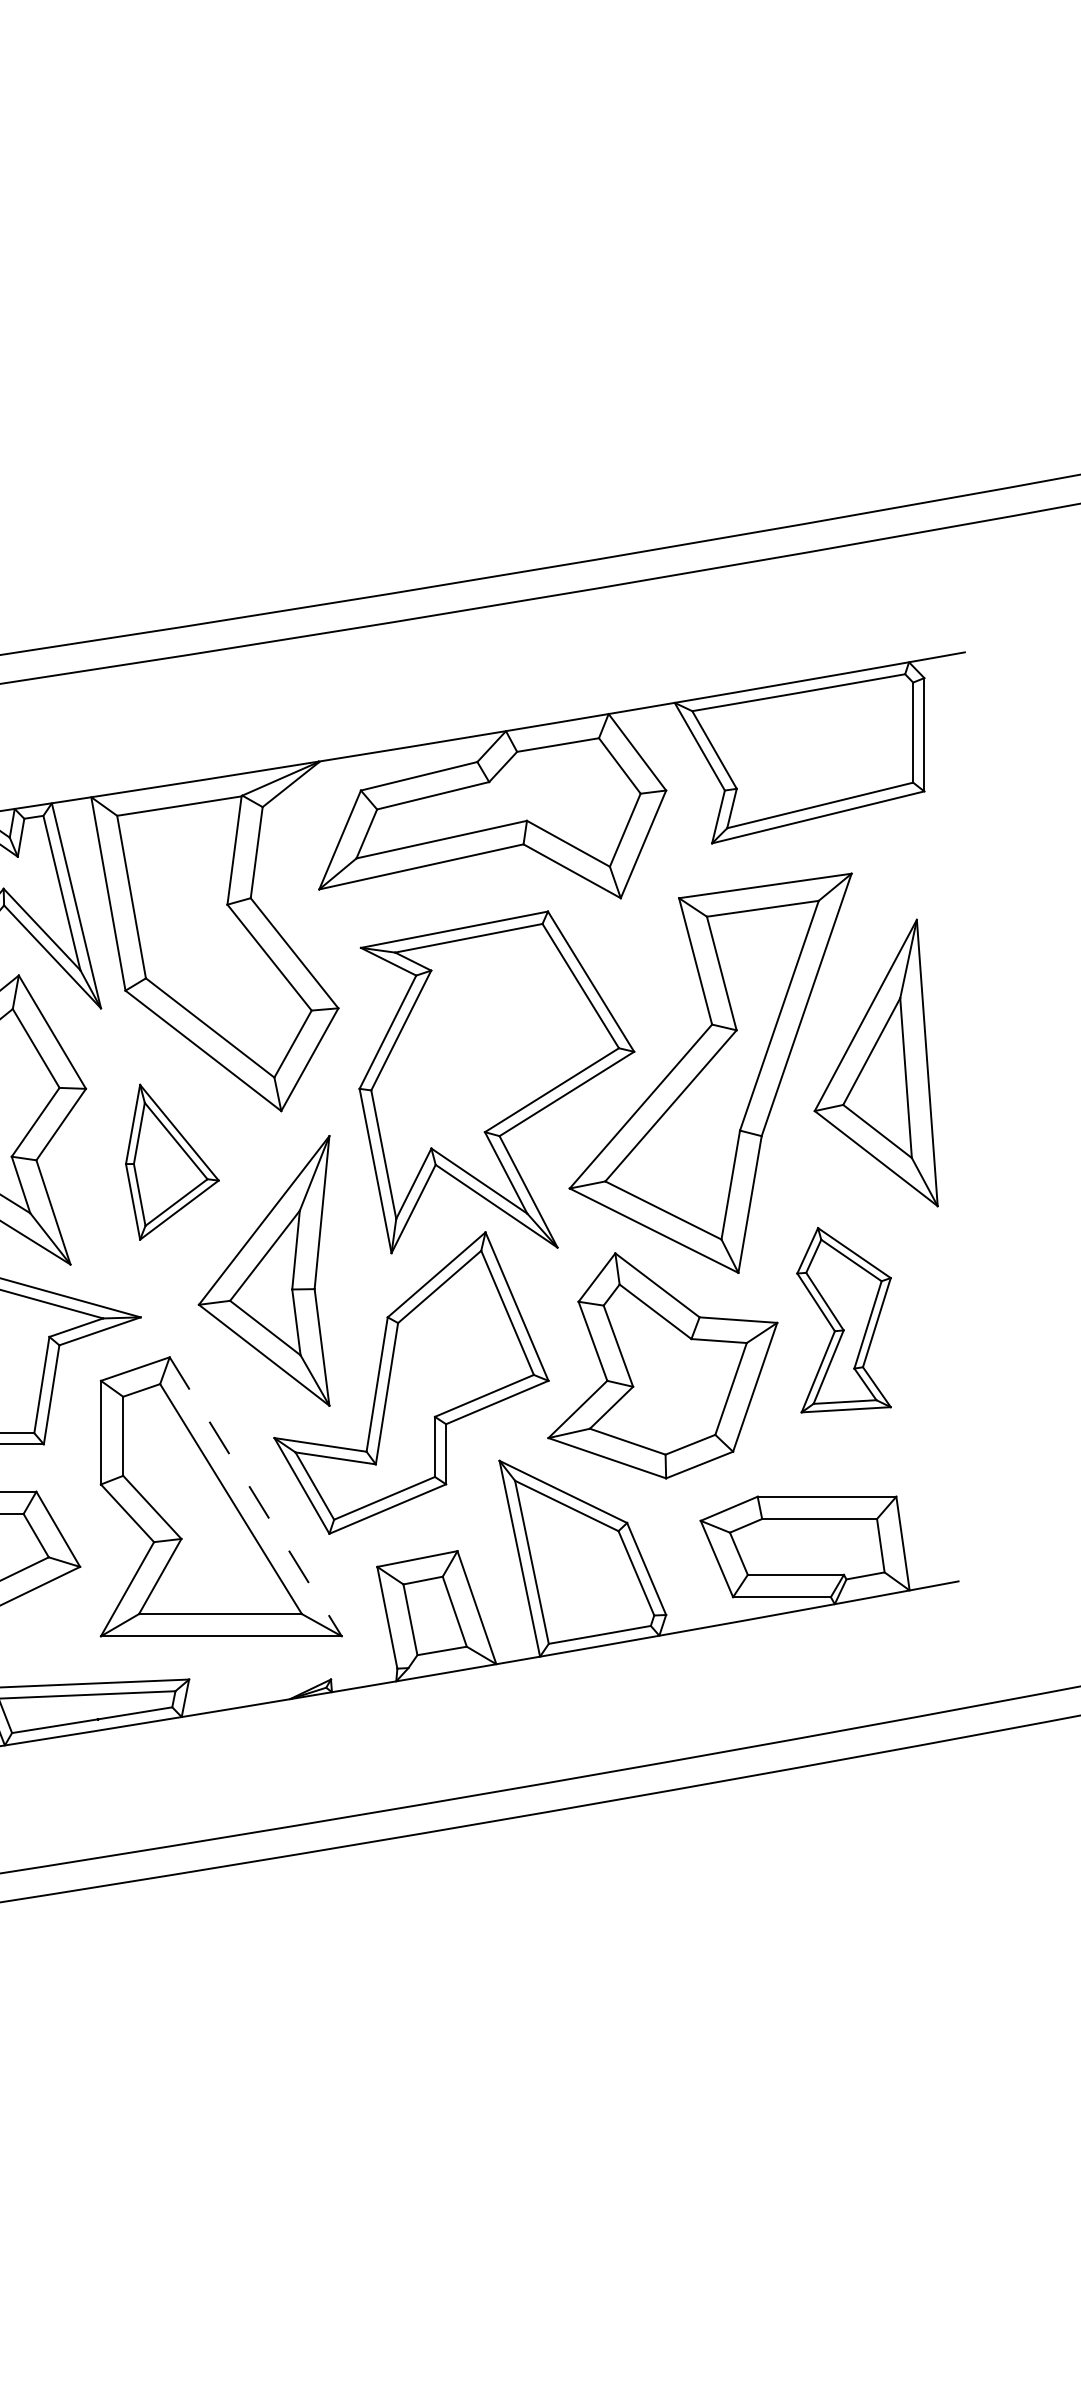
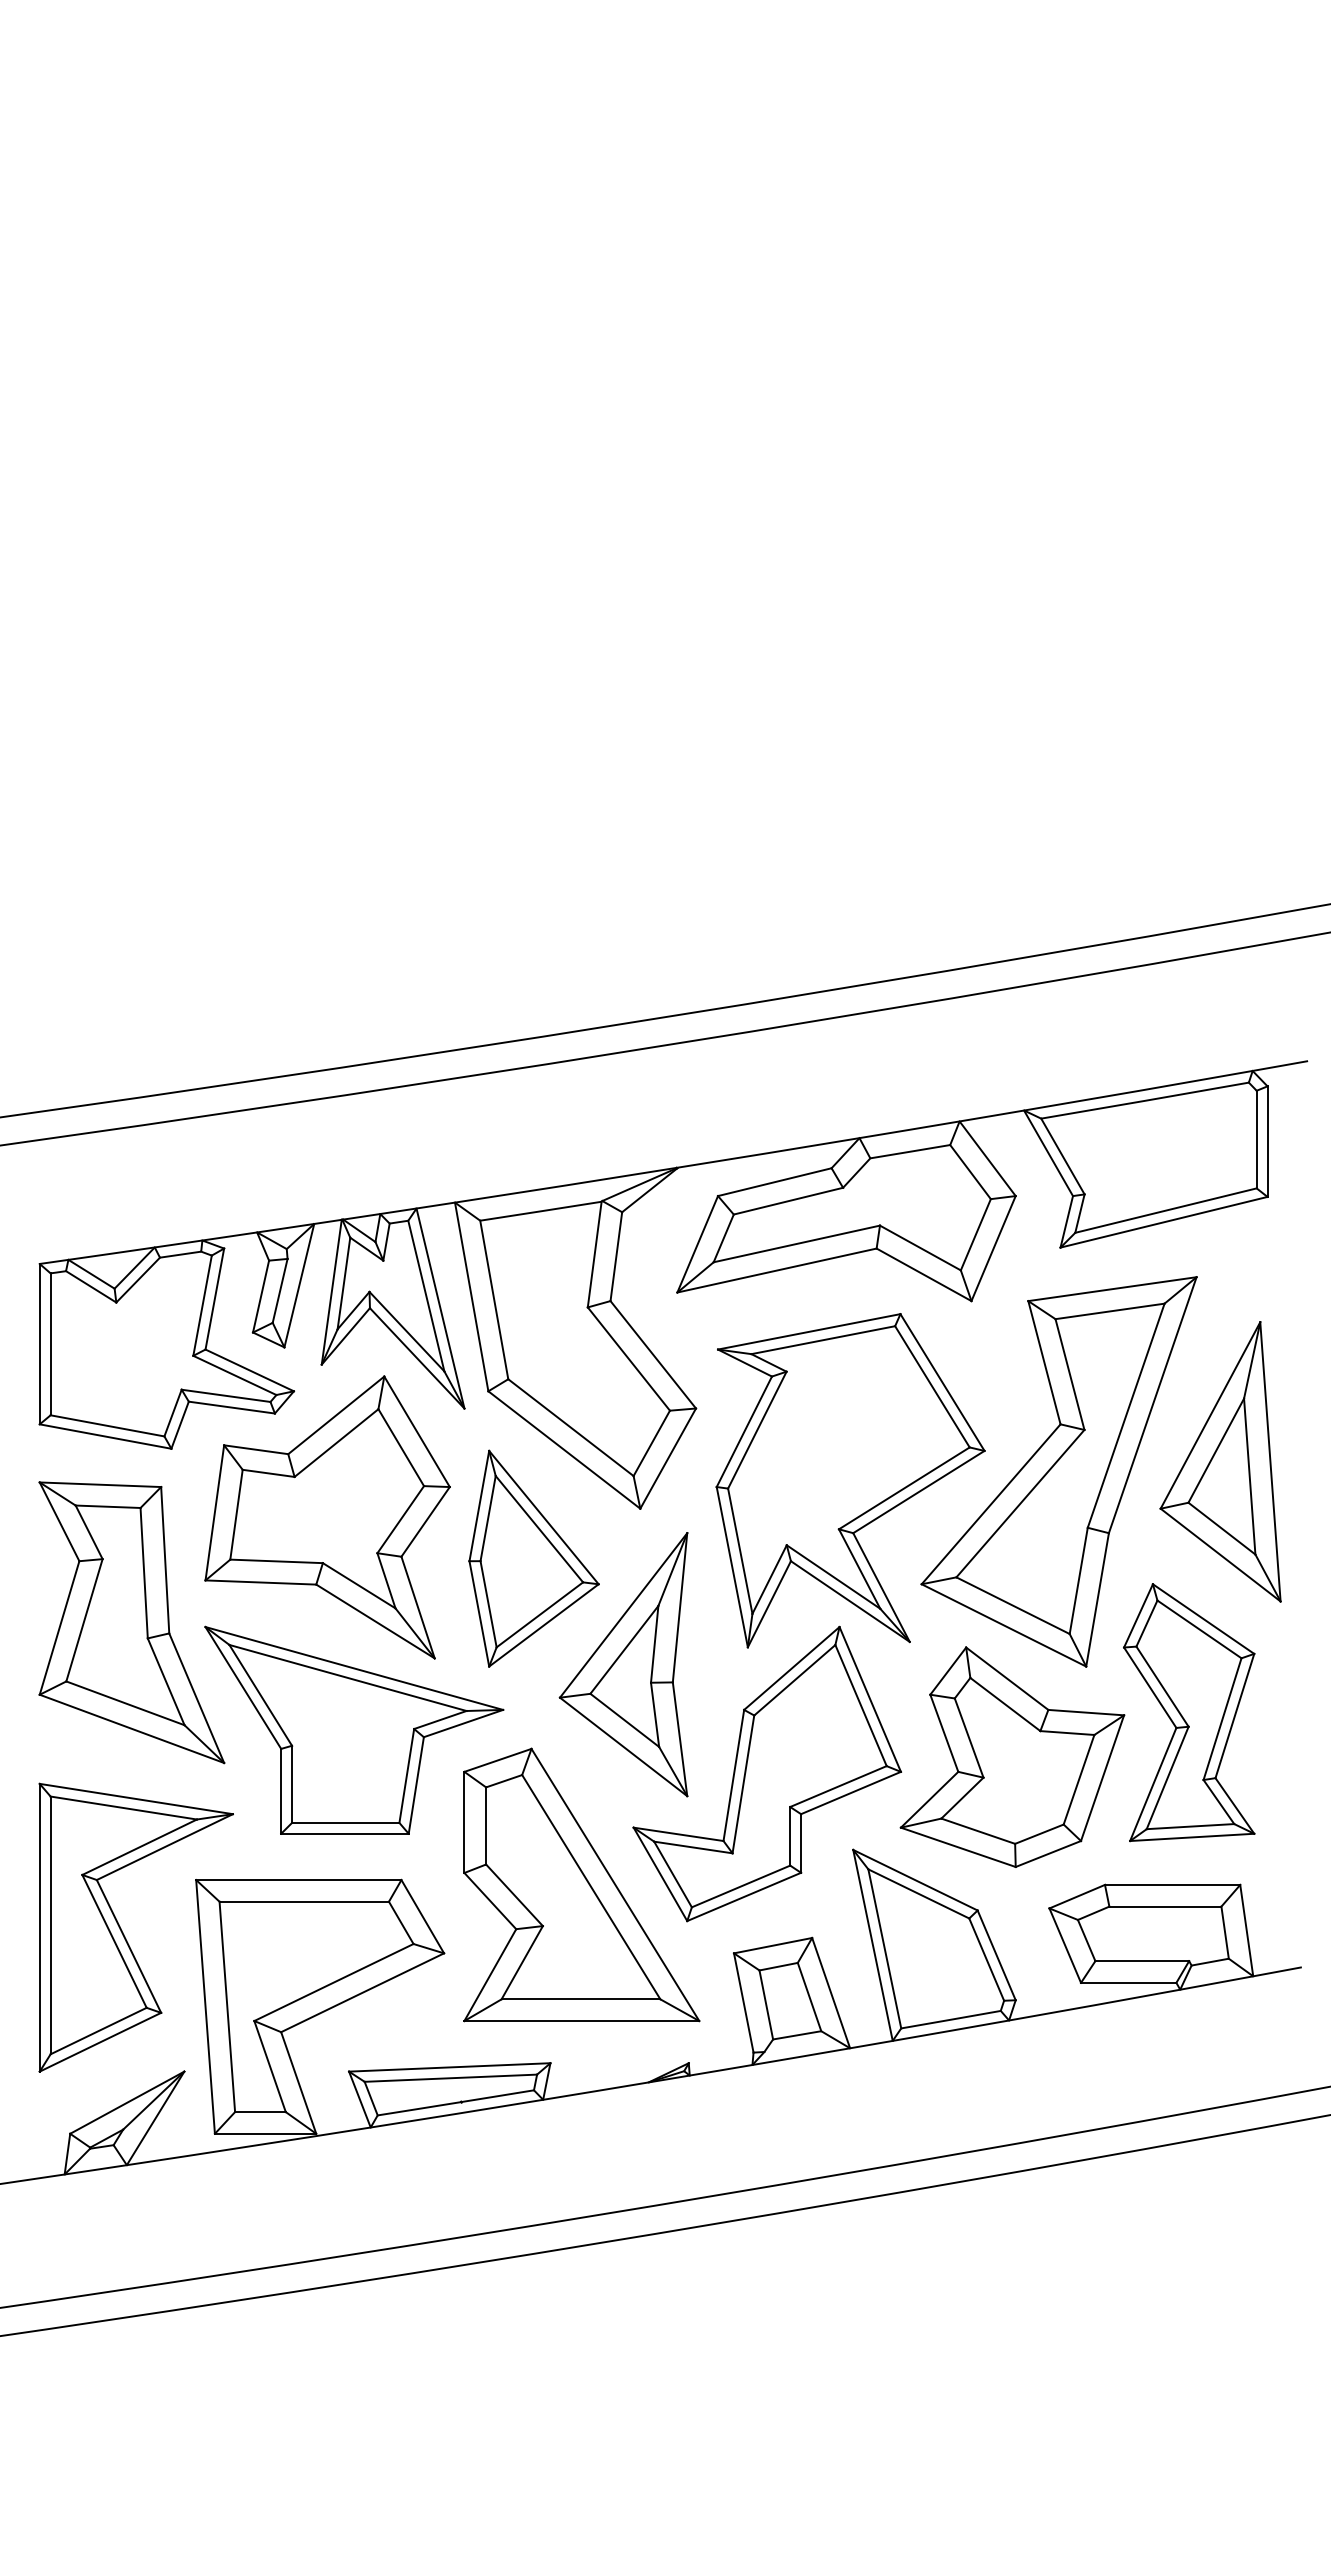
part: (171, 1162) -> (533, 1558), size x1.43
part: (844, 1319) -> (1189, 1712), size x1.43
line: (255, 1496) -> (615, 1884), dashed -> solid

